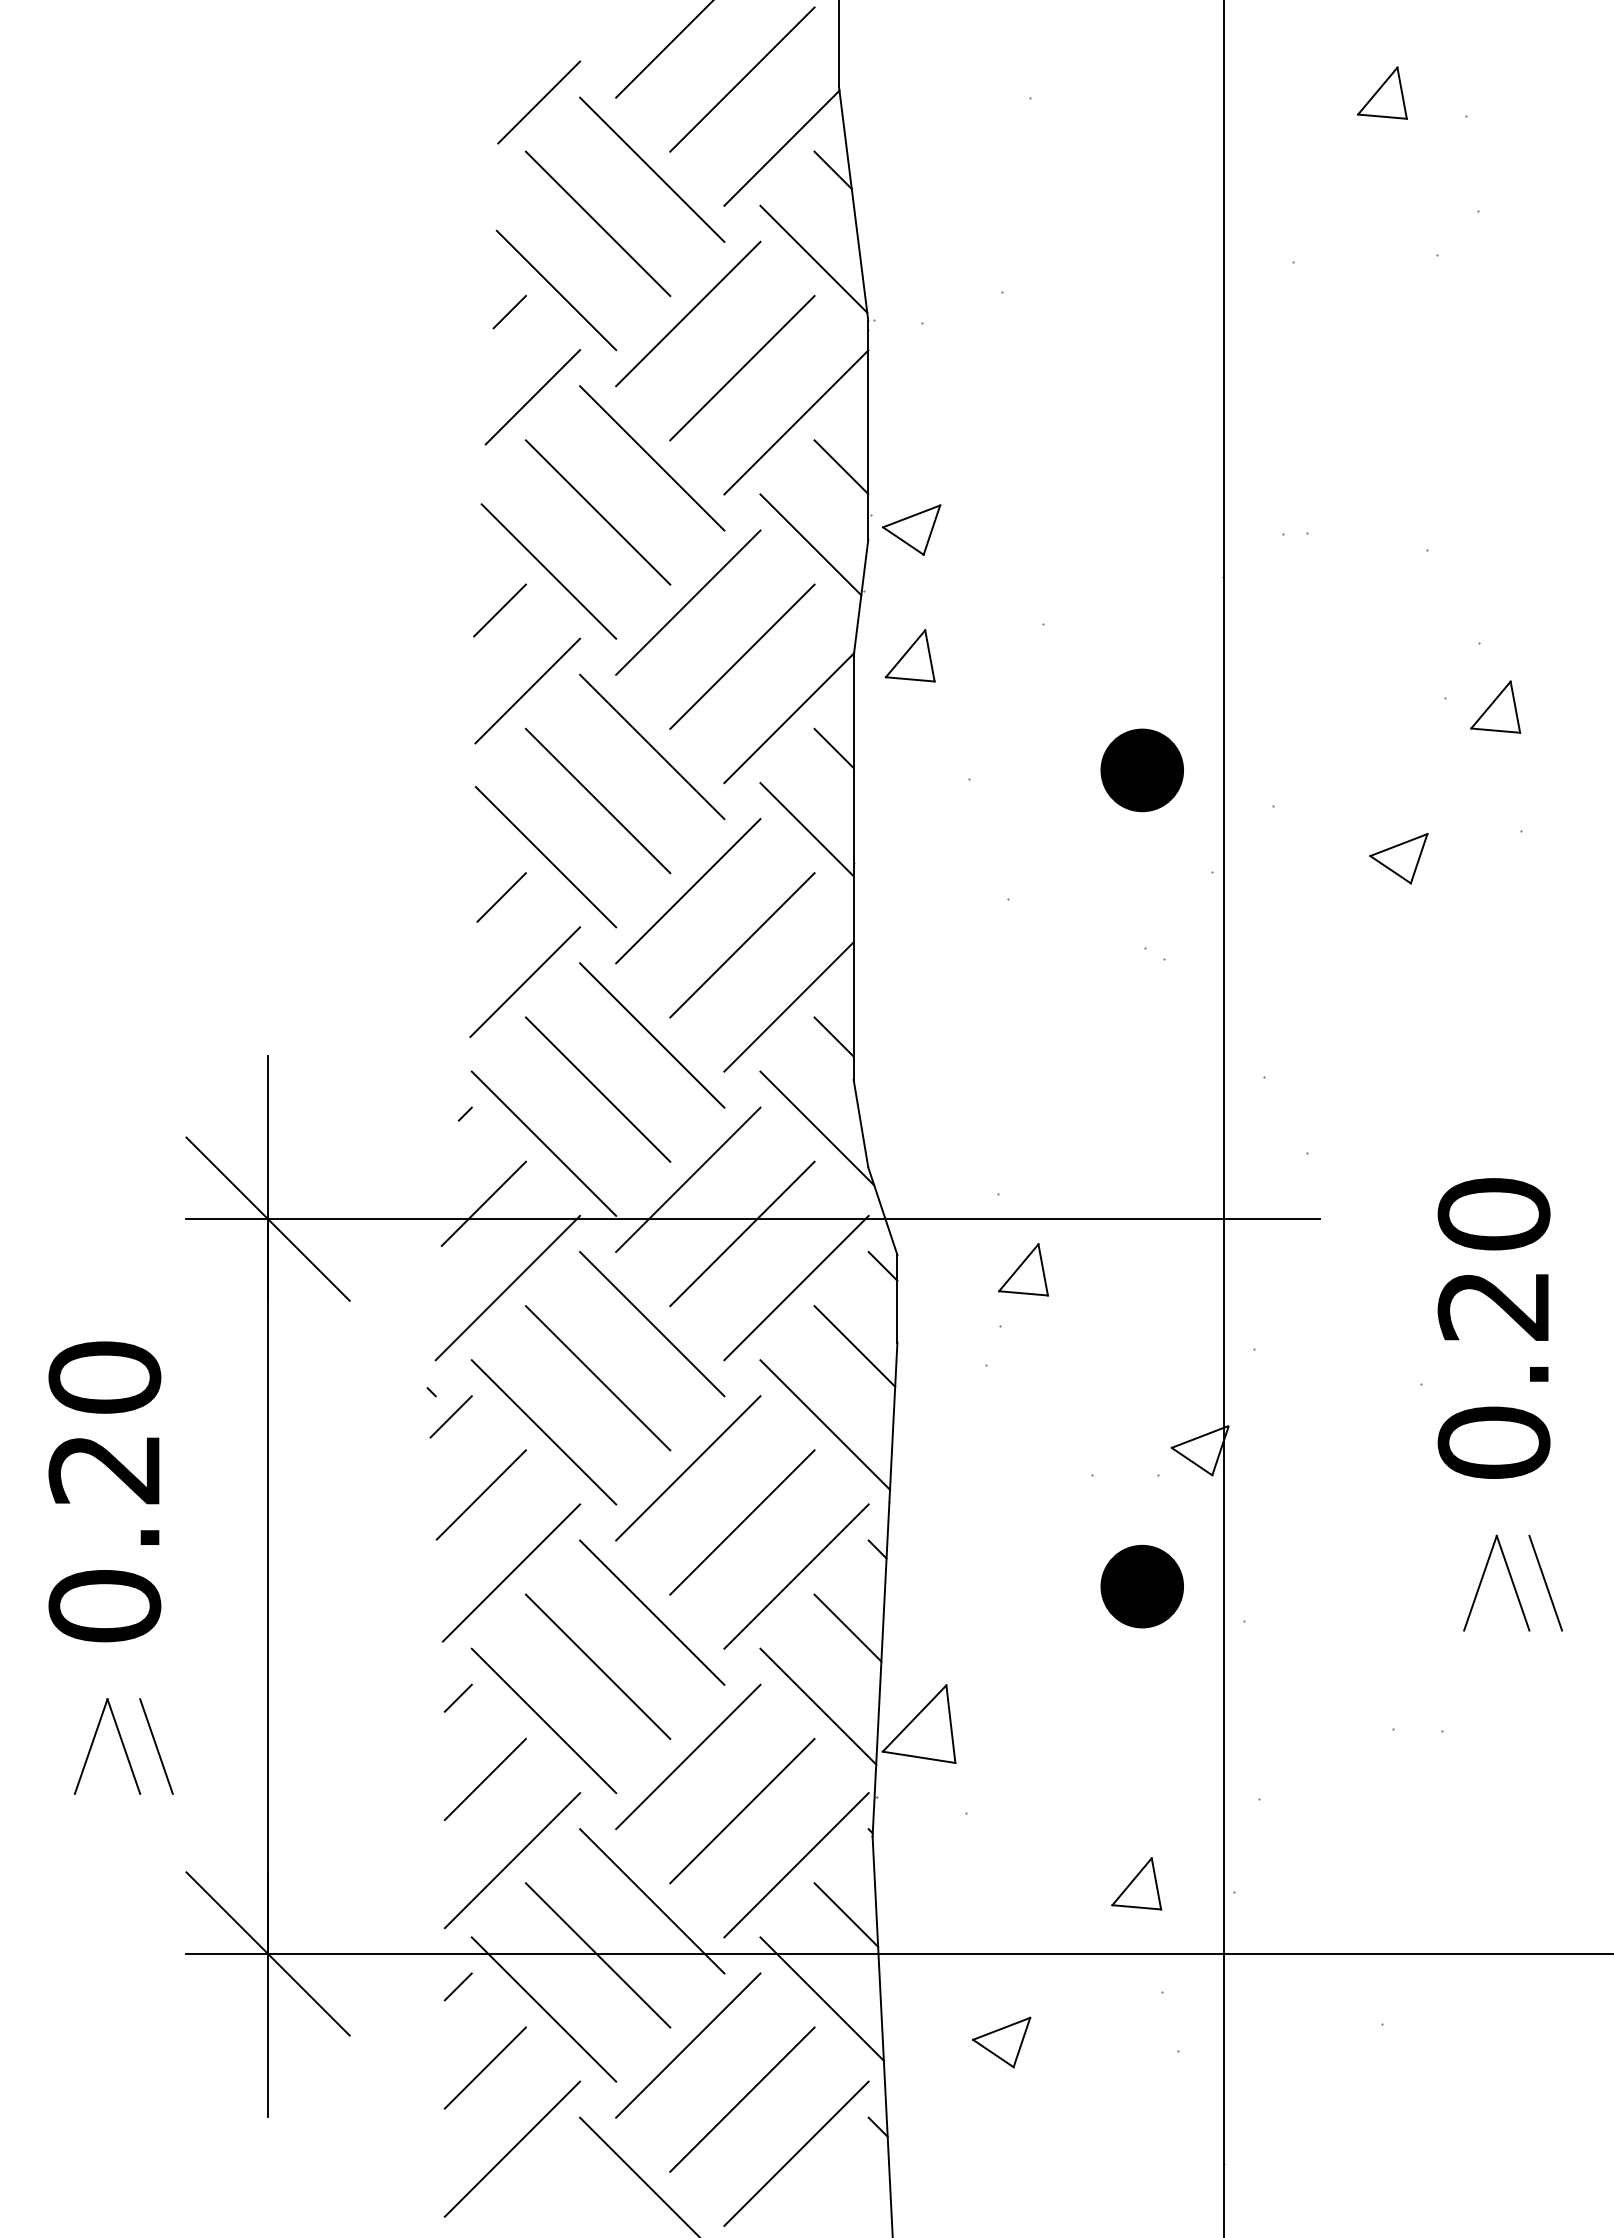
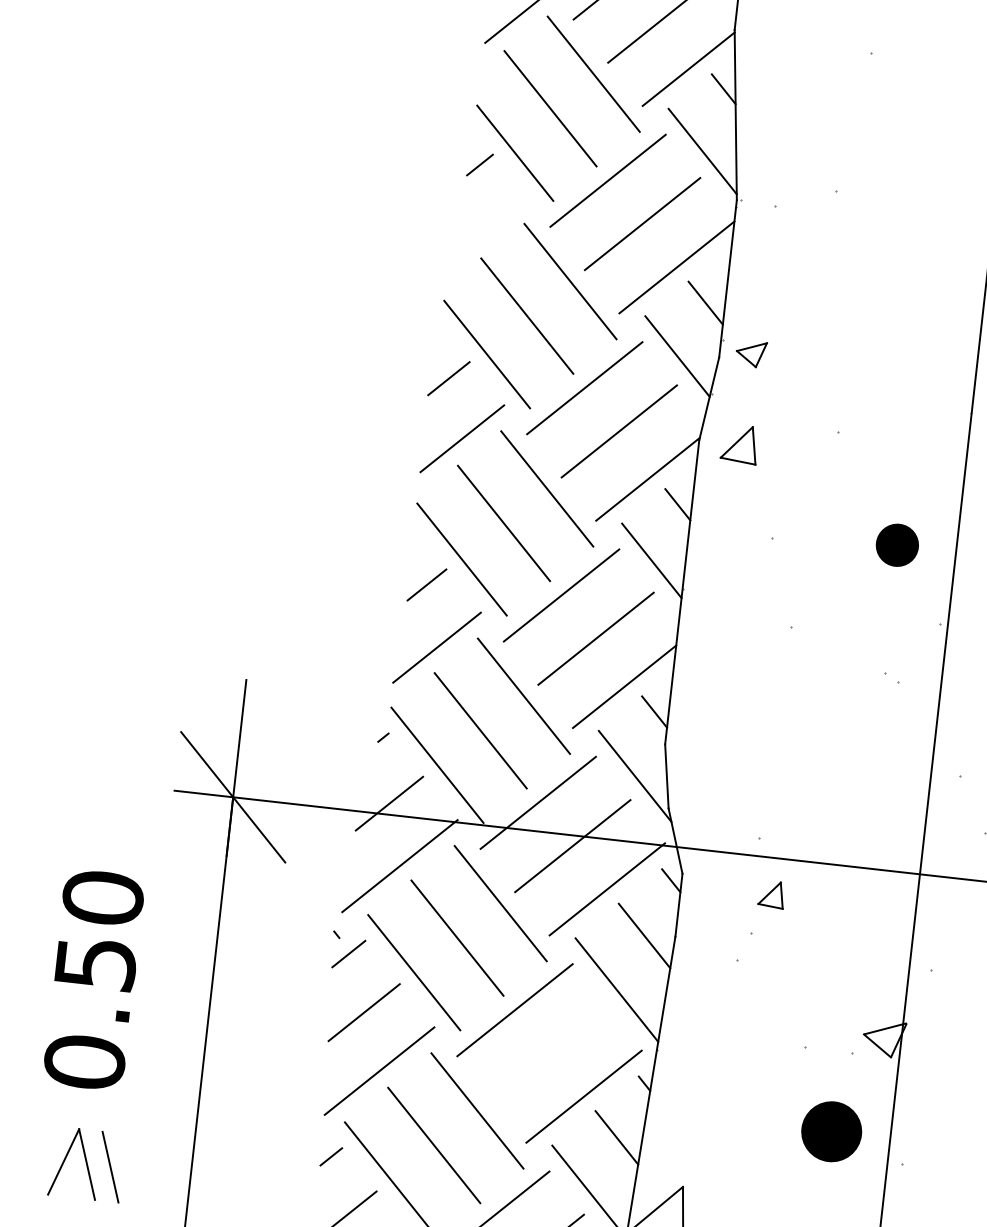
line: (532, 397) -> (489, 228), removed
part: (911, 529) -> (751, 353), size x0.7
part: (1141, 770) -> (896, 545), size x0.7
part: (1023, 1269) -> (771, 894), size x0.7
text: (104, 1469) -> (95, 963), 0.20 -> 0.50
line: (742, 1522) -> (549, 1053), removed

